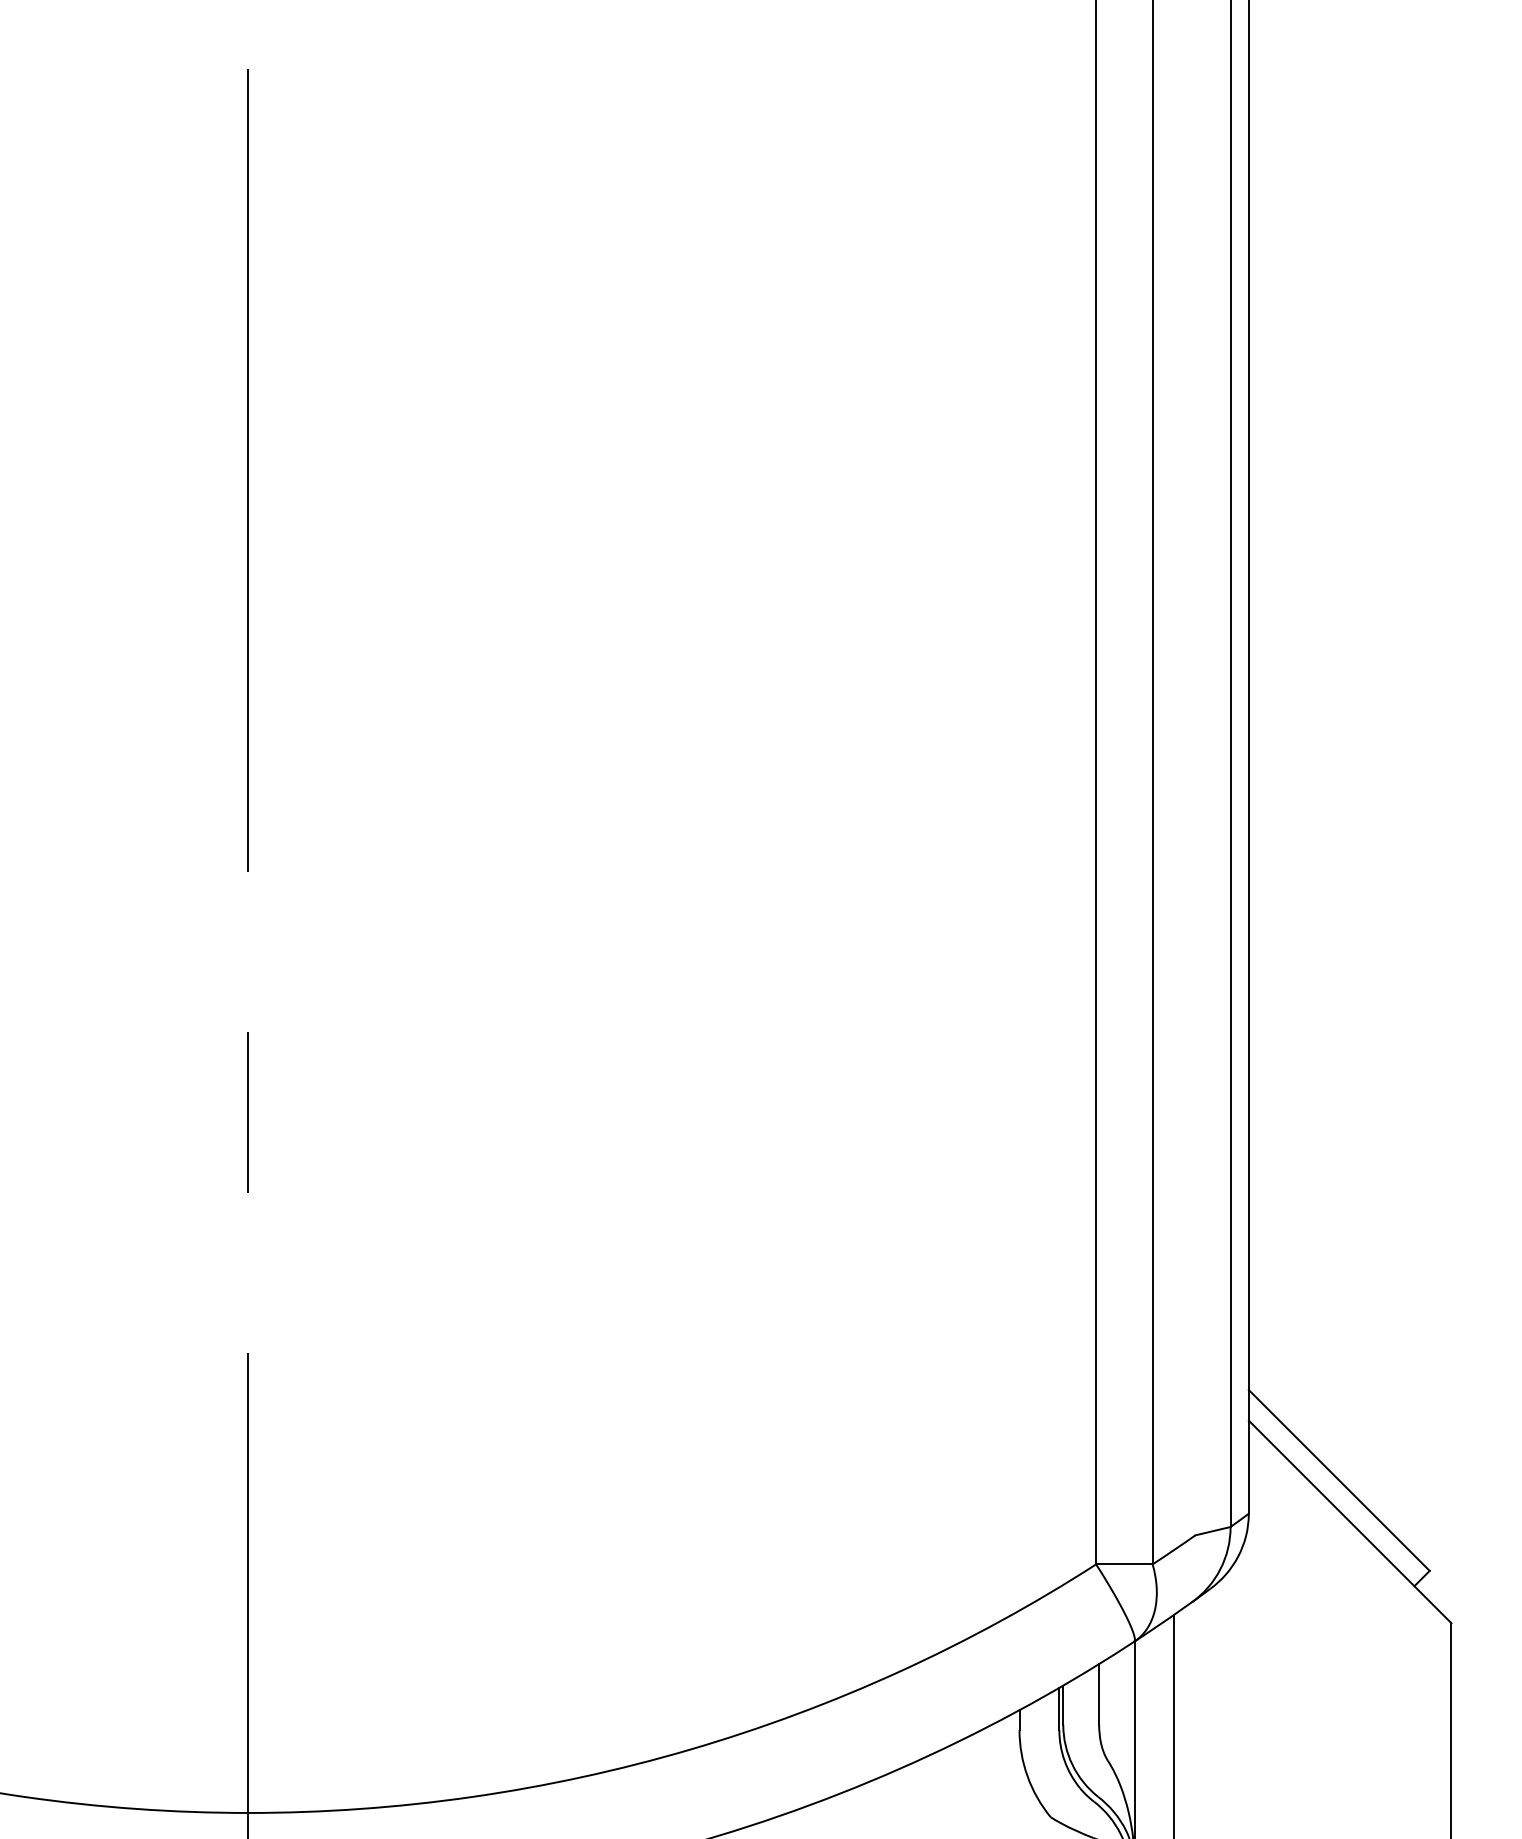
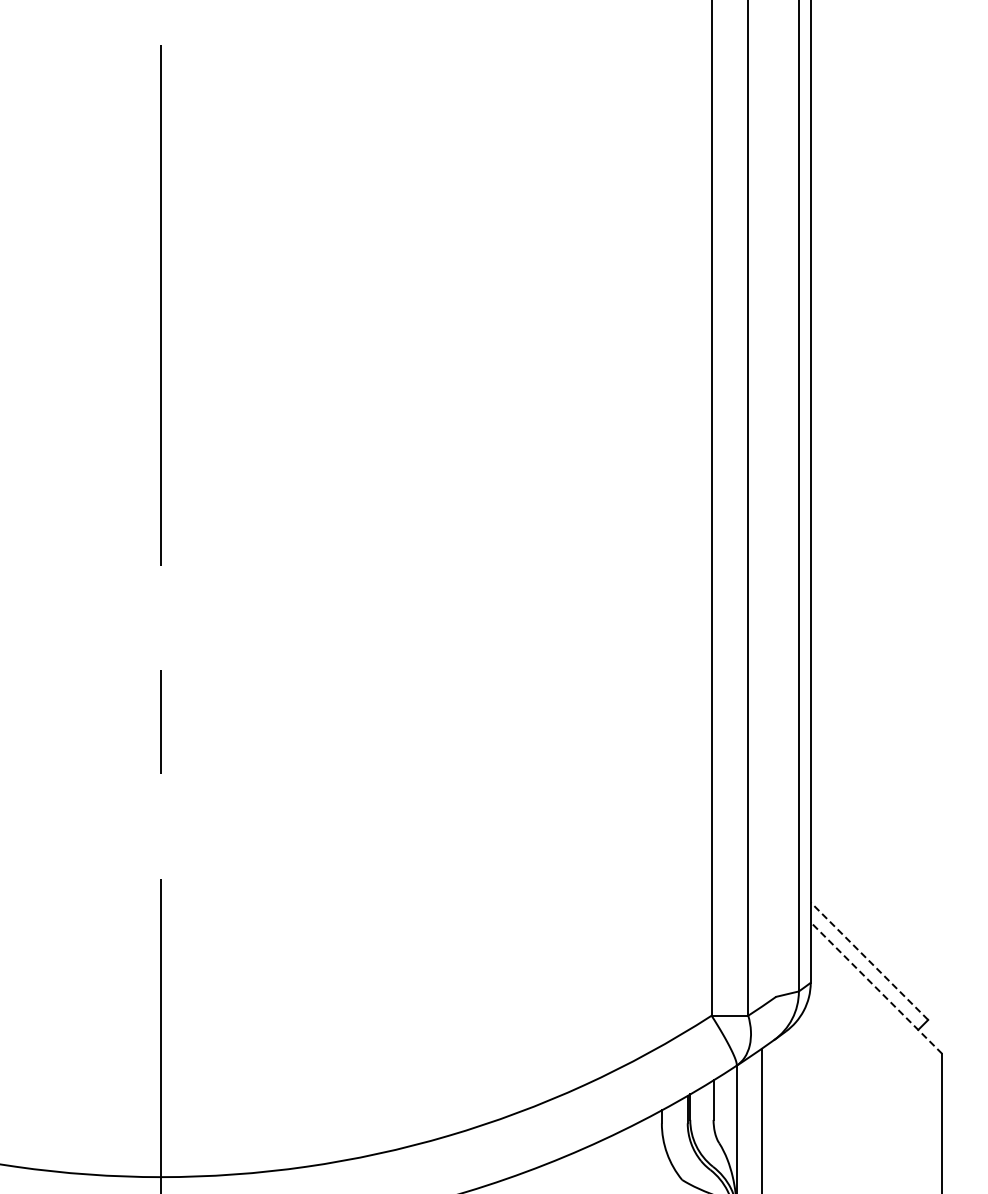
line: (1339, 1479) -> (869, 960), solid -> dashed
line: (1350, 1520) -> (876, 987), solid -> dashed

